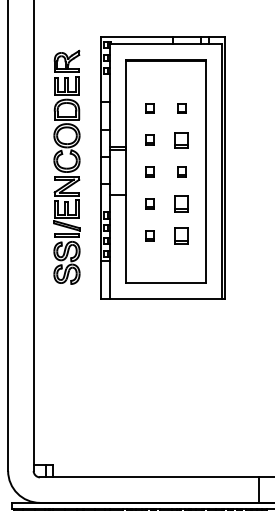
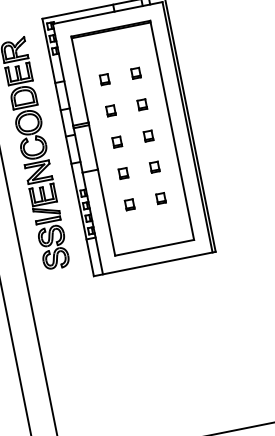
part: (181, 140) -> (142, 104), size x0.62
part: (181, 203) -> (154, 166), size x0.62
part: (181, 235) -> (160, 198), size x0.62

